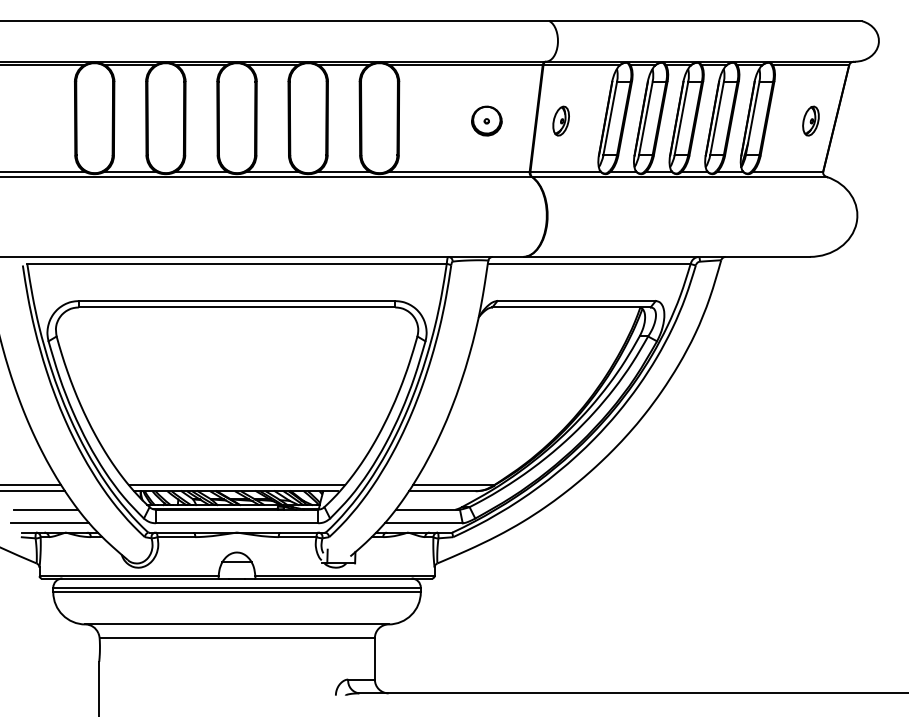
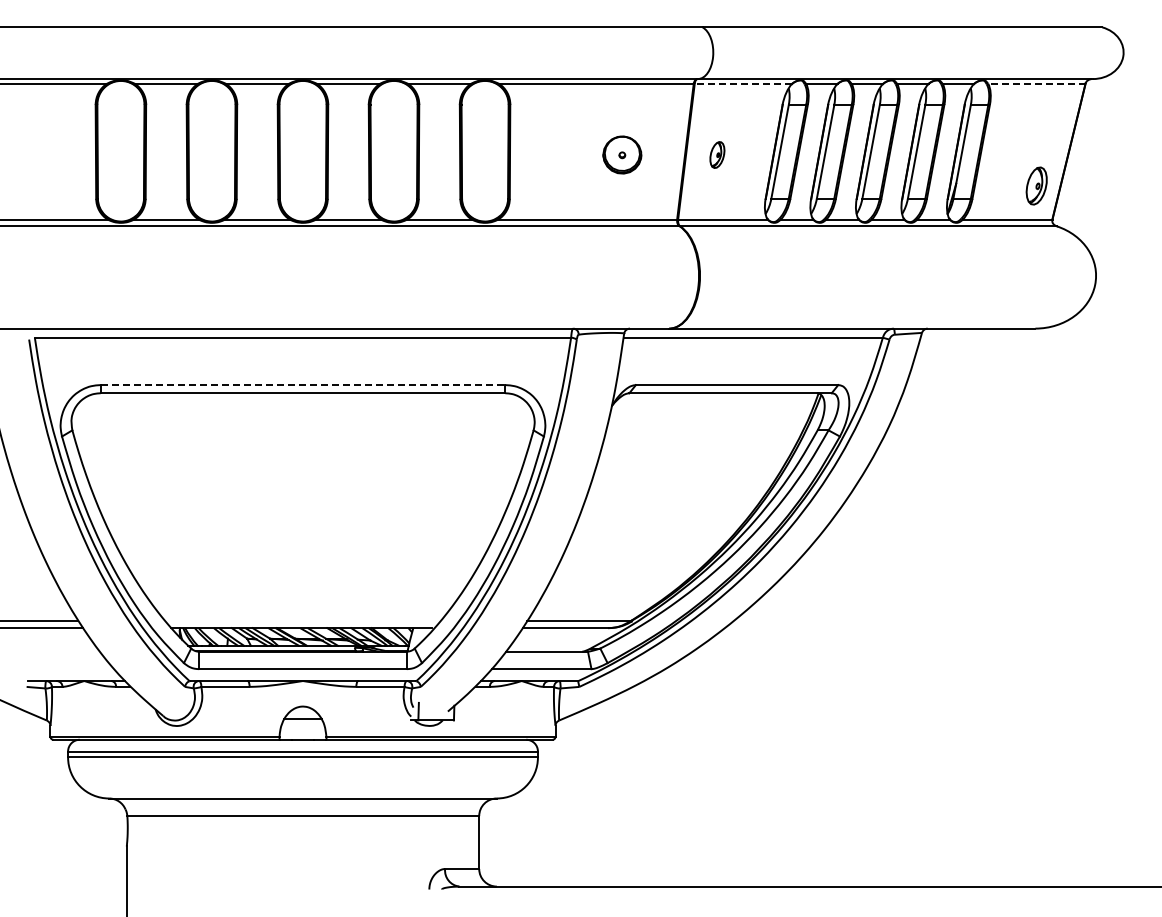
line: (581, 65) -> (743, 83), solid -> dashed
line: (810, 65) -> (1036, 83), solid -> dashed
part: (561, 120) -> (717, 154), size x0.7
part: (810, 120) -> (1036, 185), moved
line: (237, 301) -> (303, 385), solid -> dashed
line: (236, 485) -> (302, 620), removed
line: (45, 509) -> (58, 651), removed
line: (50, 523) -> (64, 669), removed

